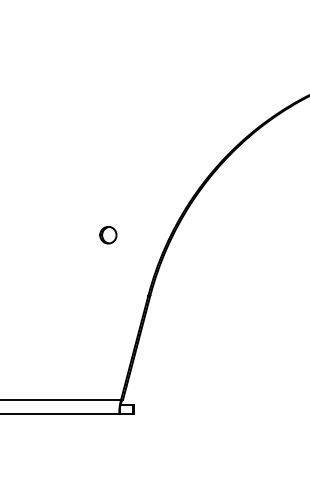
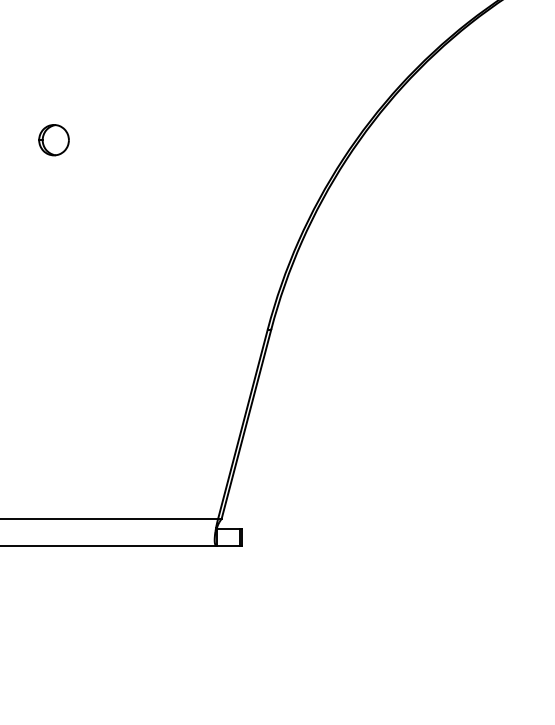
part: (108, 235) -> (54, 140), moved

